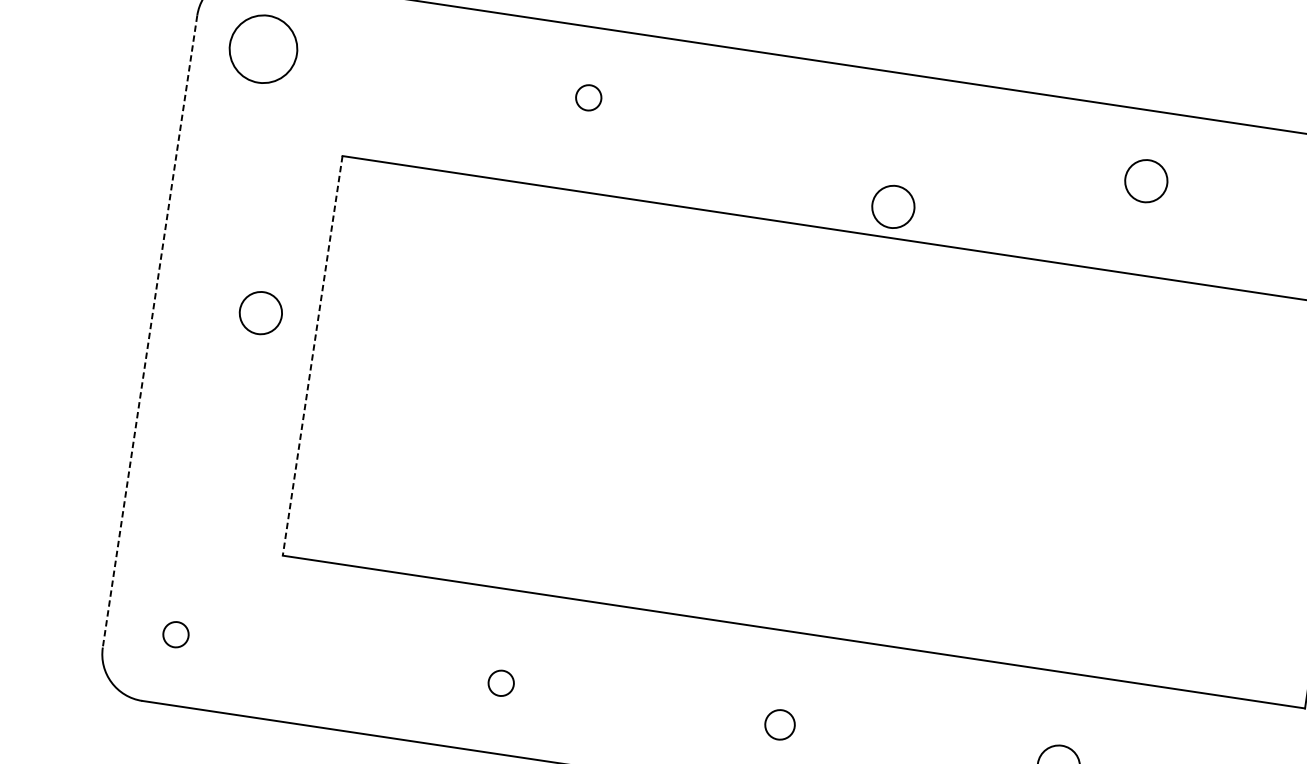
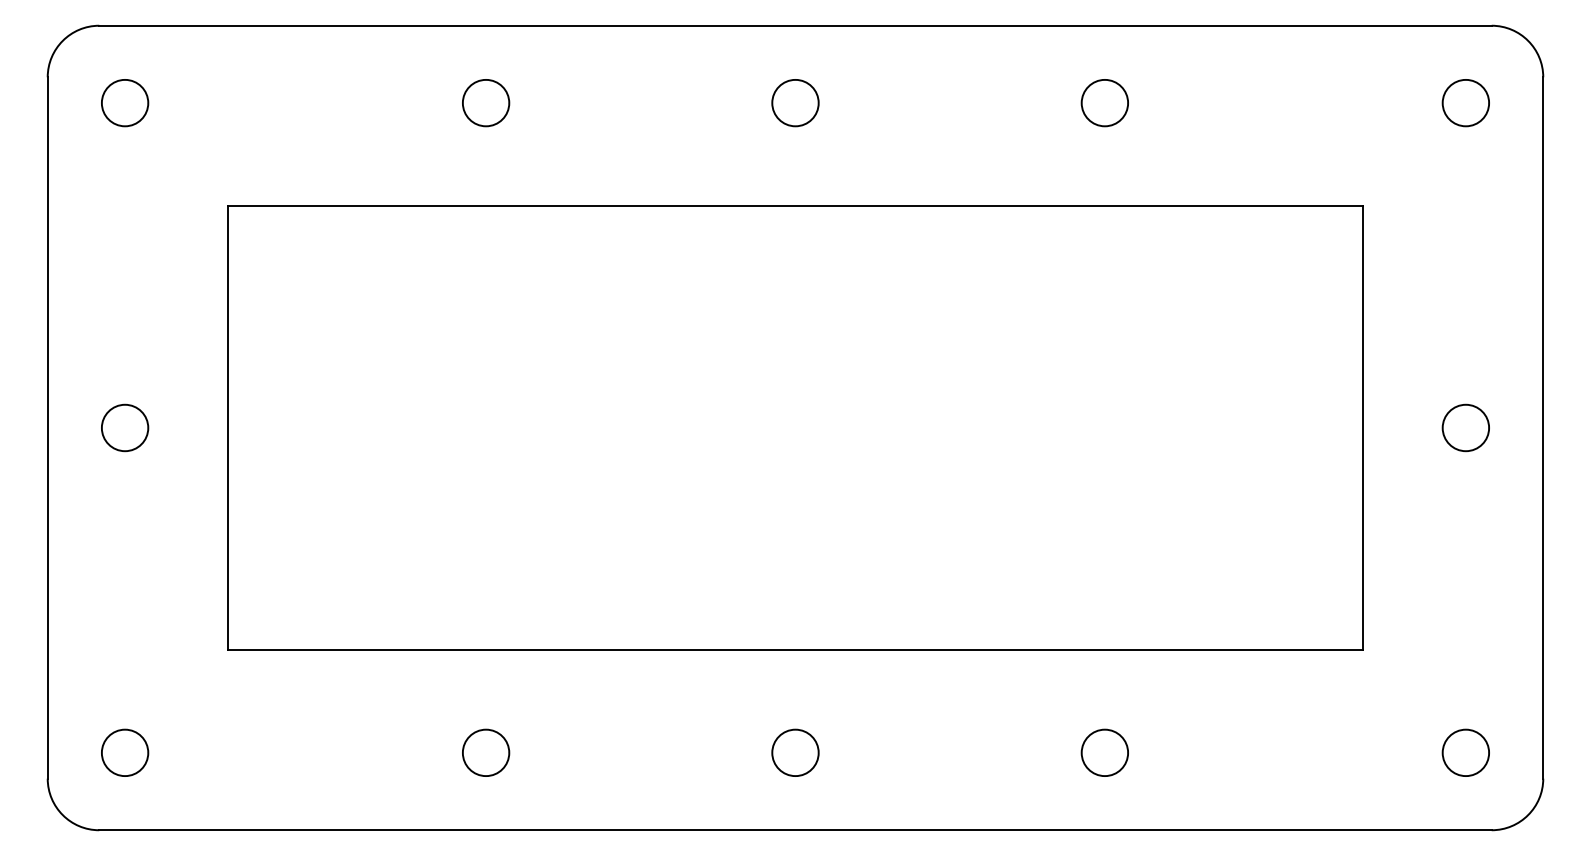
circle: (263, 48) -> (124, 102), size x0.62
circle: (588, 97) -> (485, 102), size x1.67
circle: (893, 207) -> (795, 103), moved
circle: (261, 312) -> (125, 427), moved
line: (149, 331) -> (47, 428), dashed -> solid
line: (312, 356) -> (228, 428), dashed -> solid
circle: (175, 634) -> (124, 752), size x1.67
circle: (500, 682) -> (485, 752), size x1.67
circle: (780, 724) -> (795, 752), size x1.43

